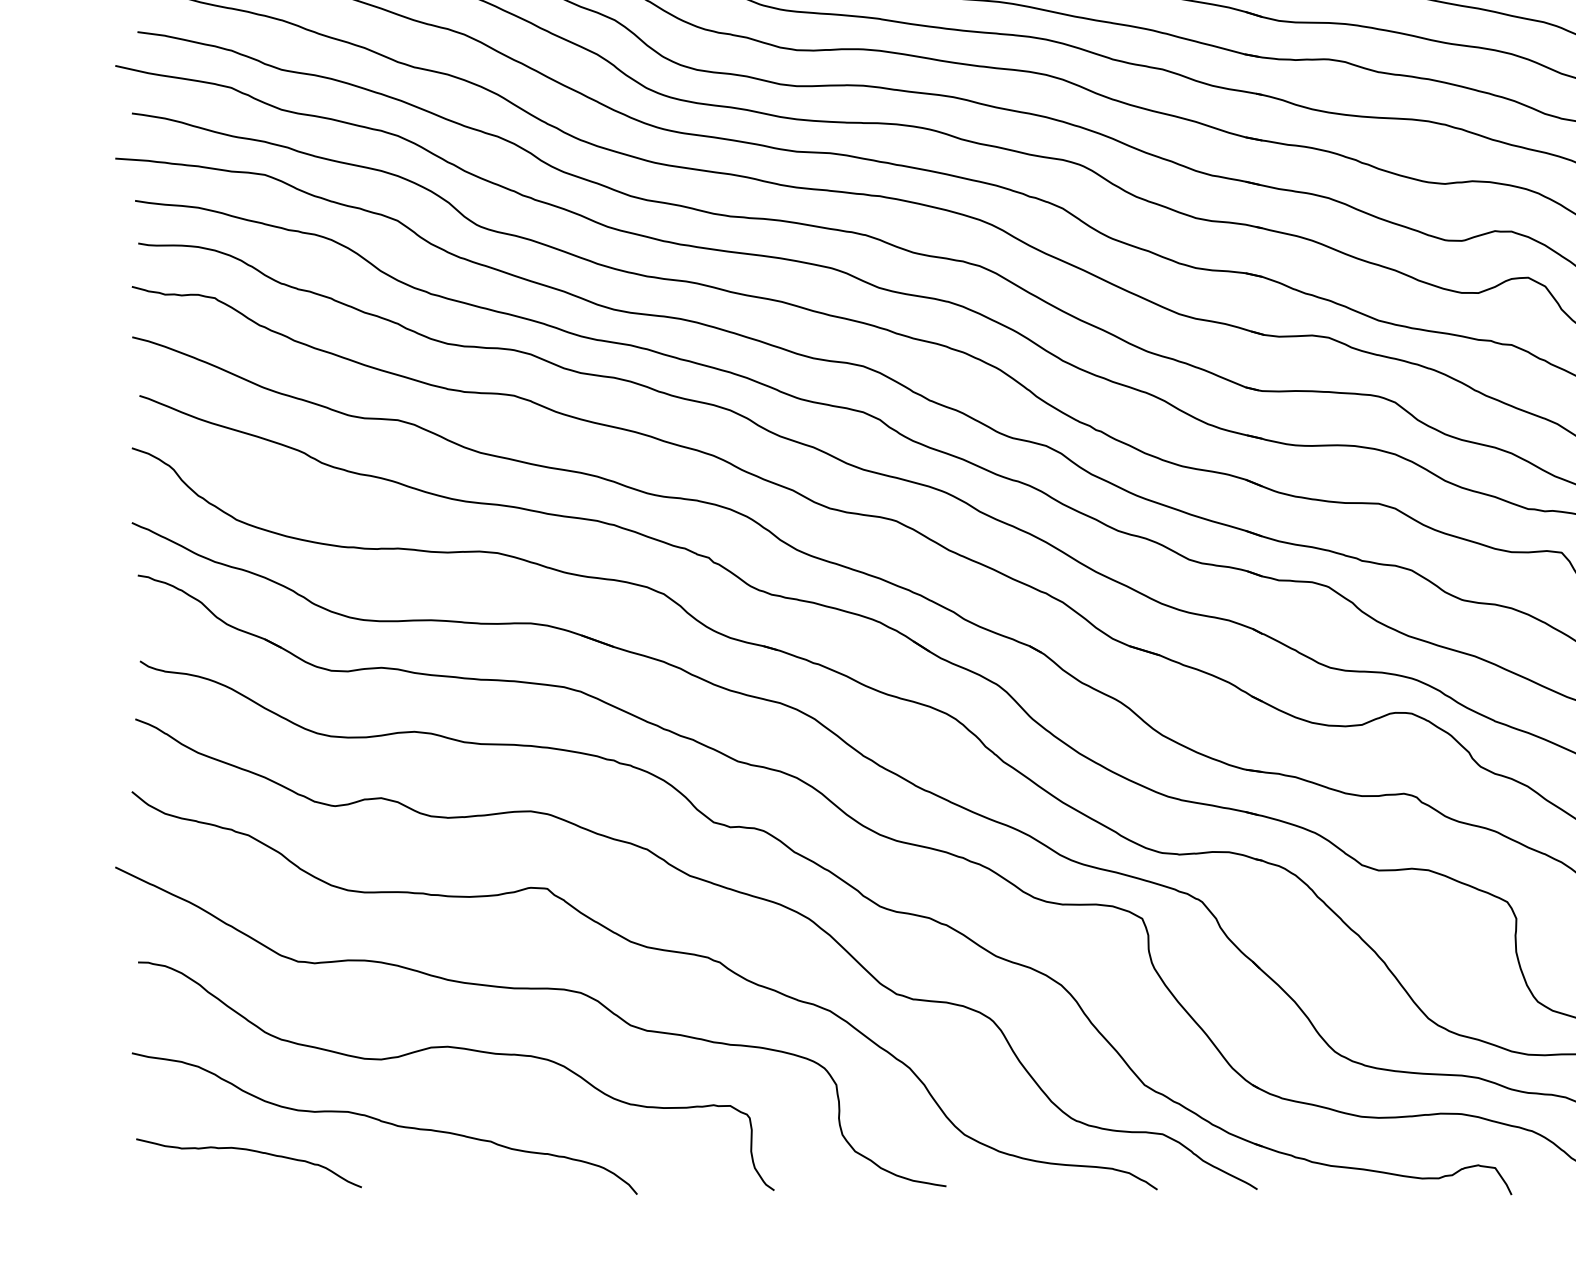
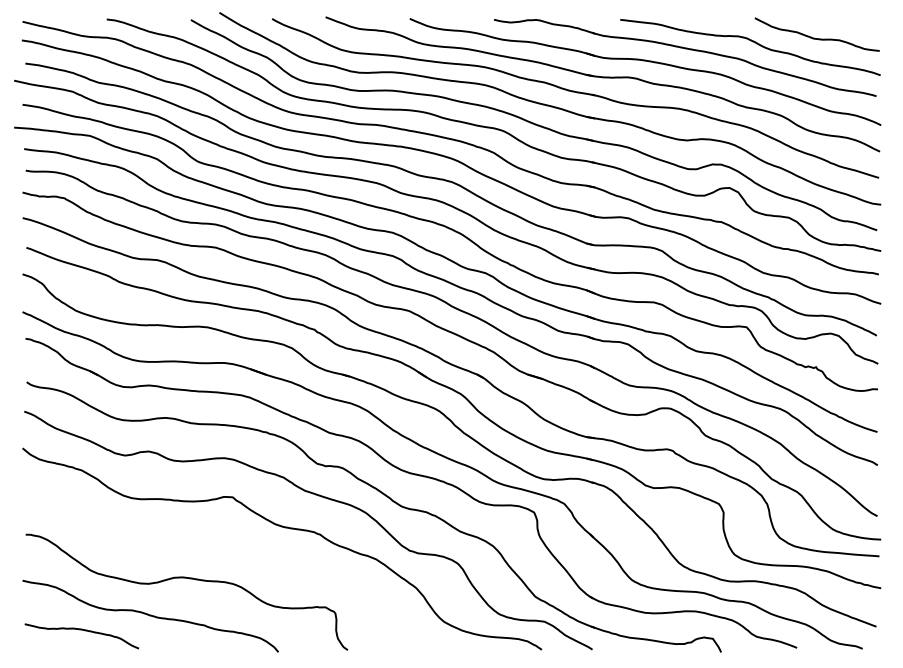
curve: (530, 989) -> (224, 548), removed

